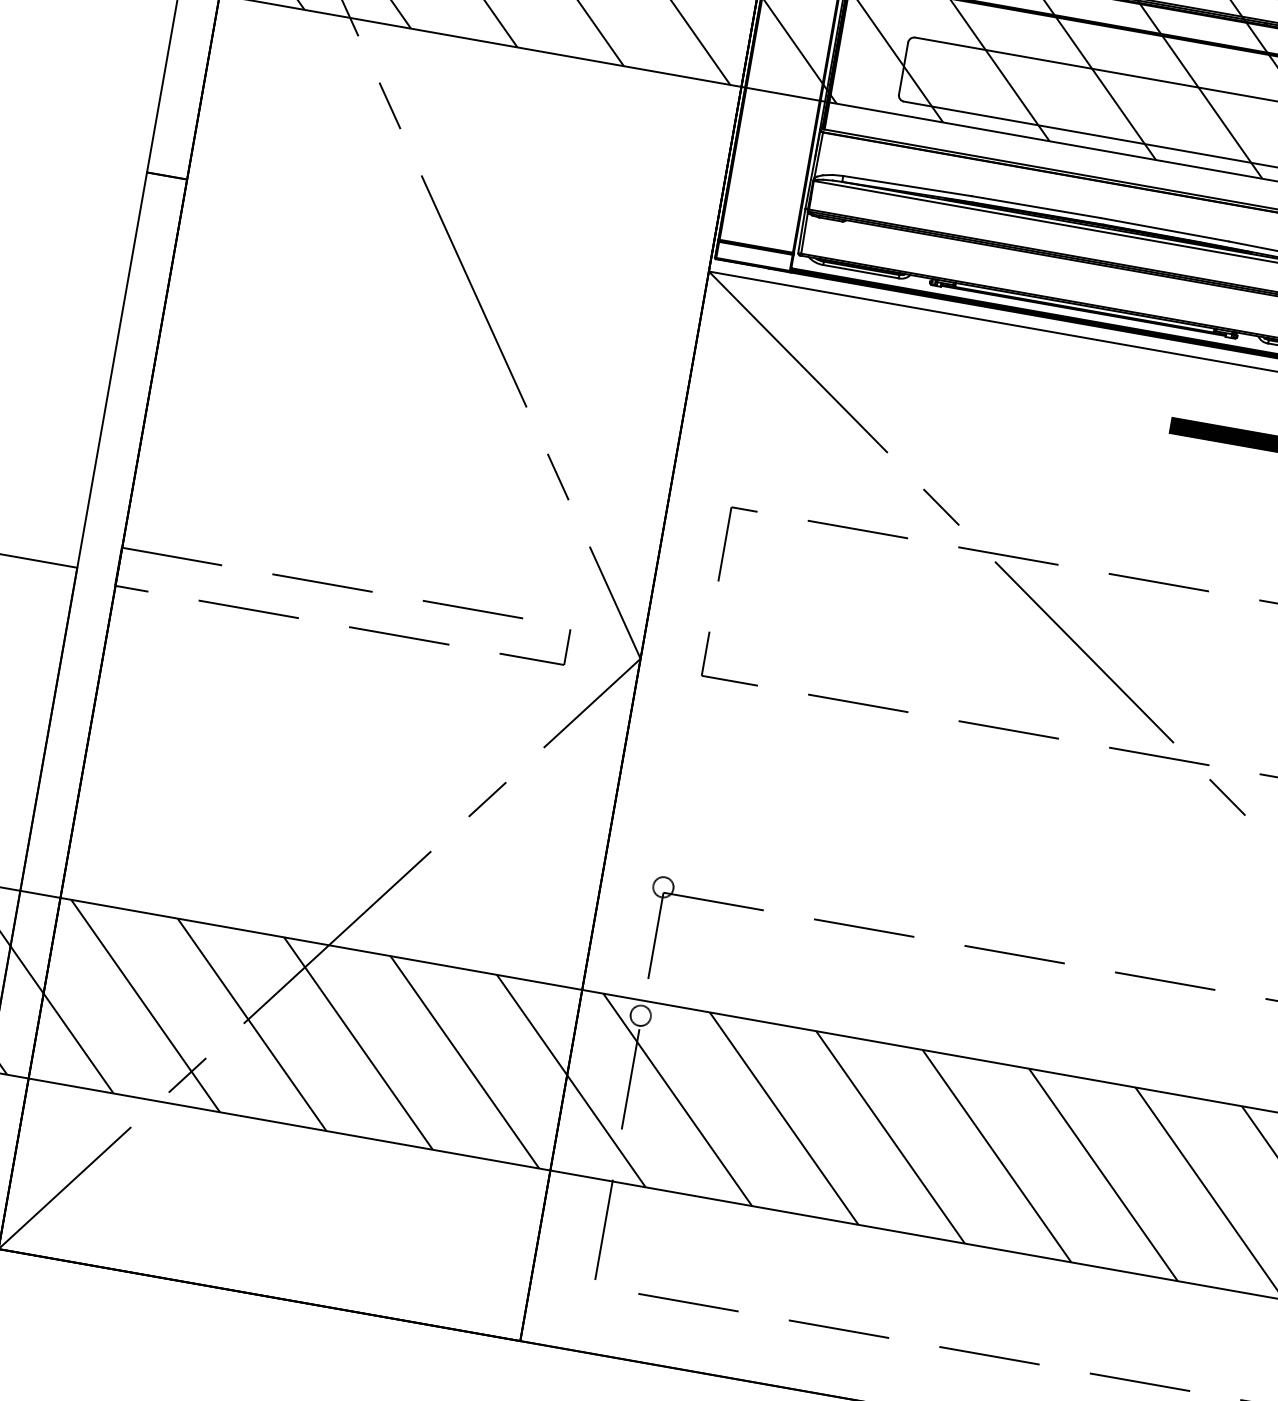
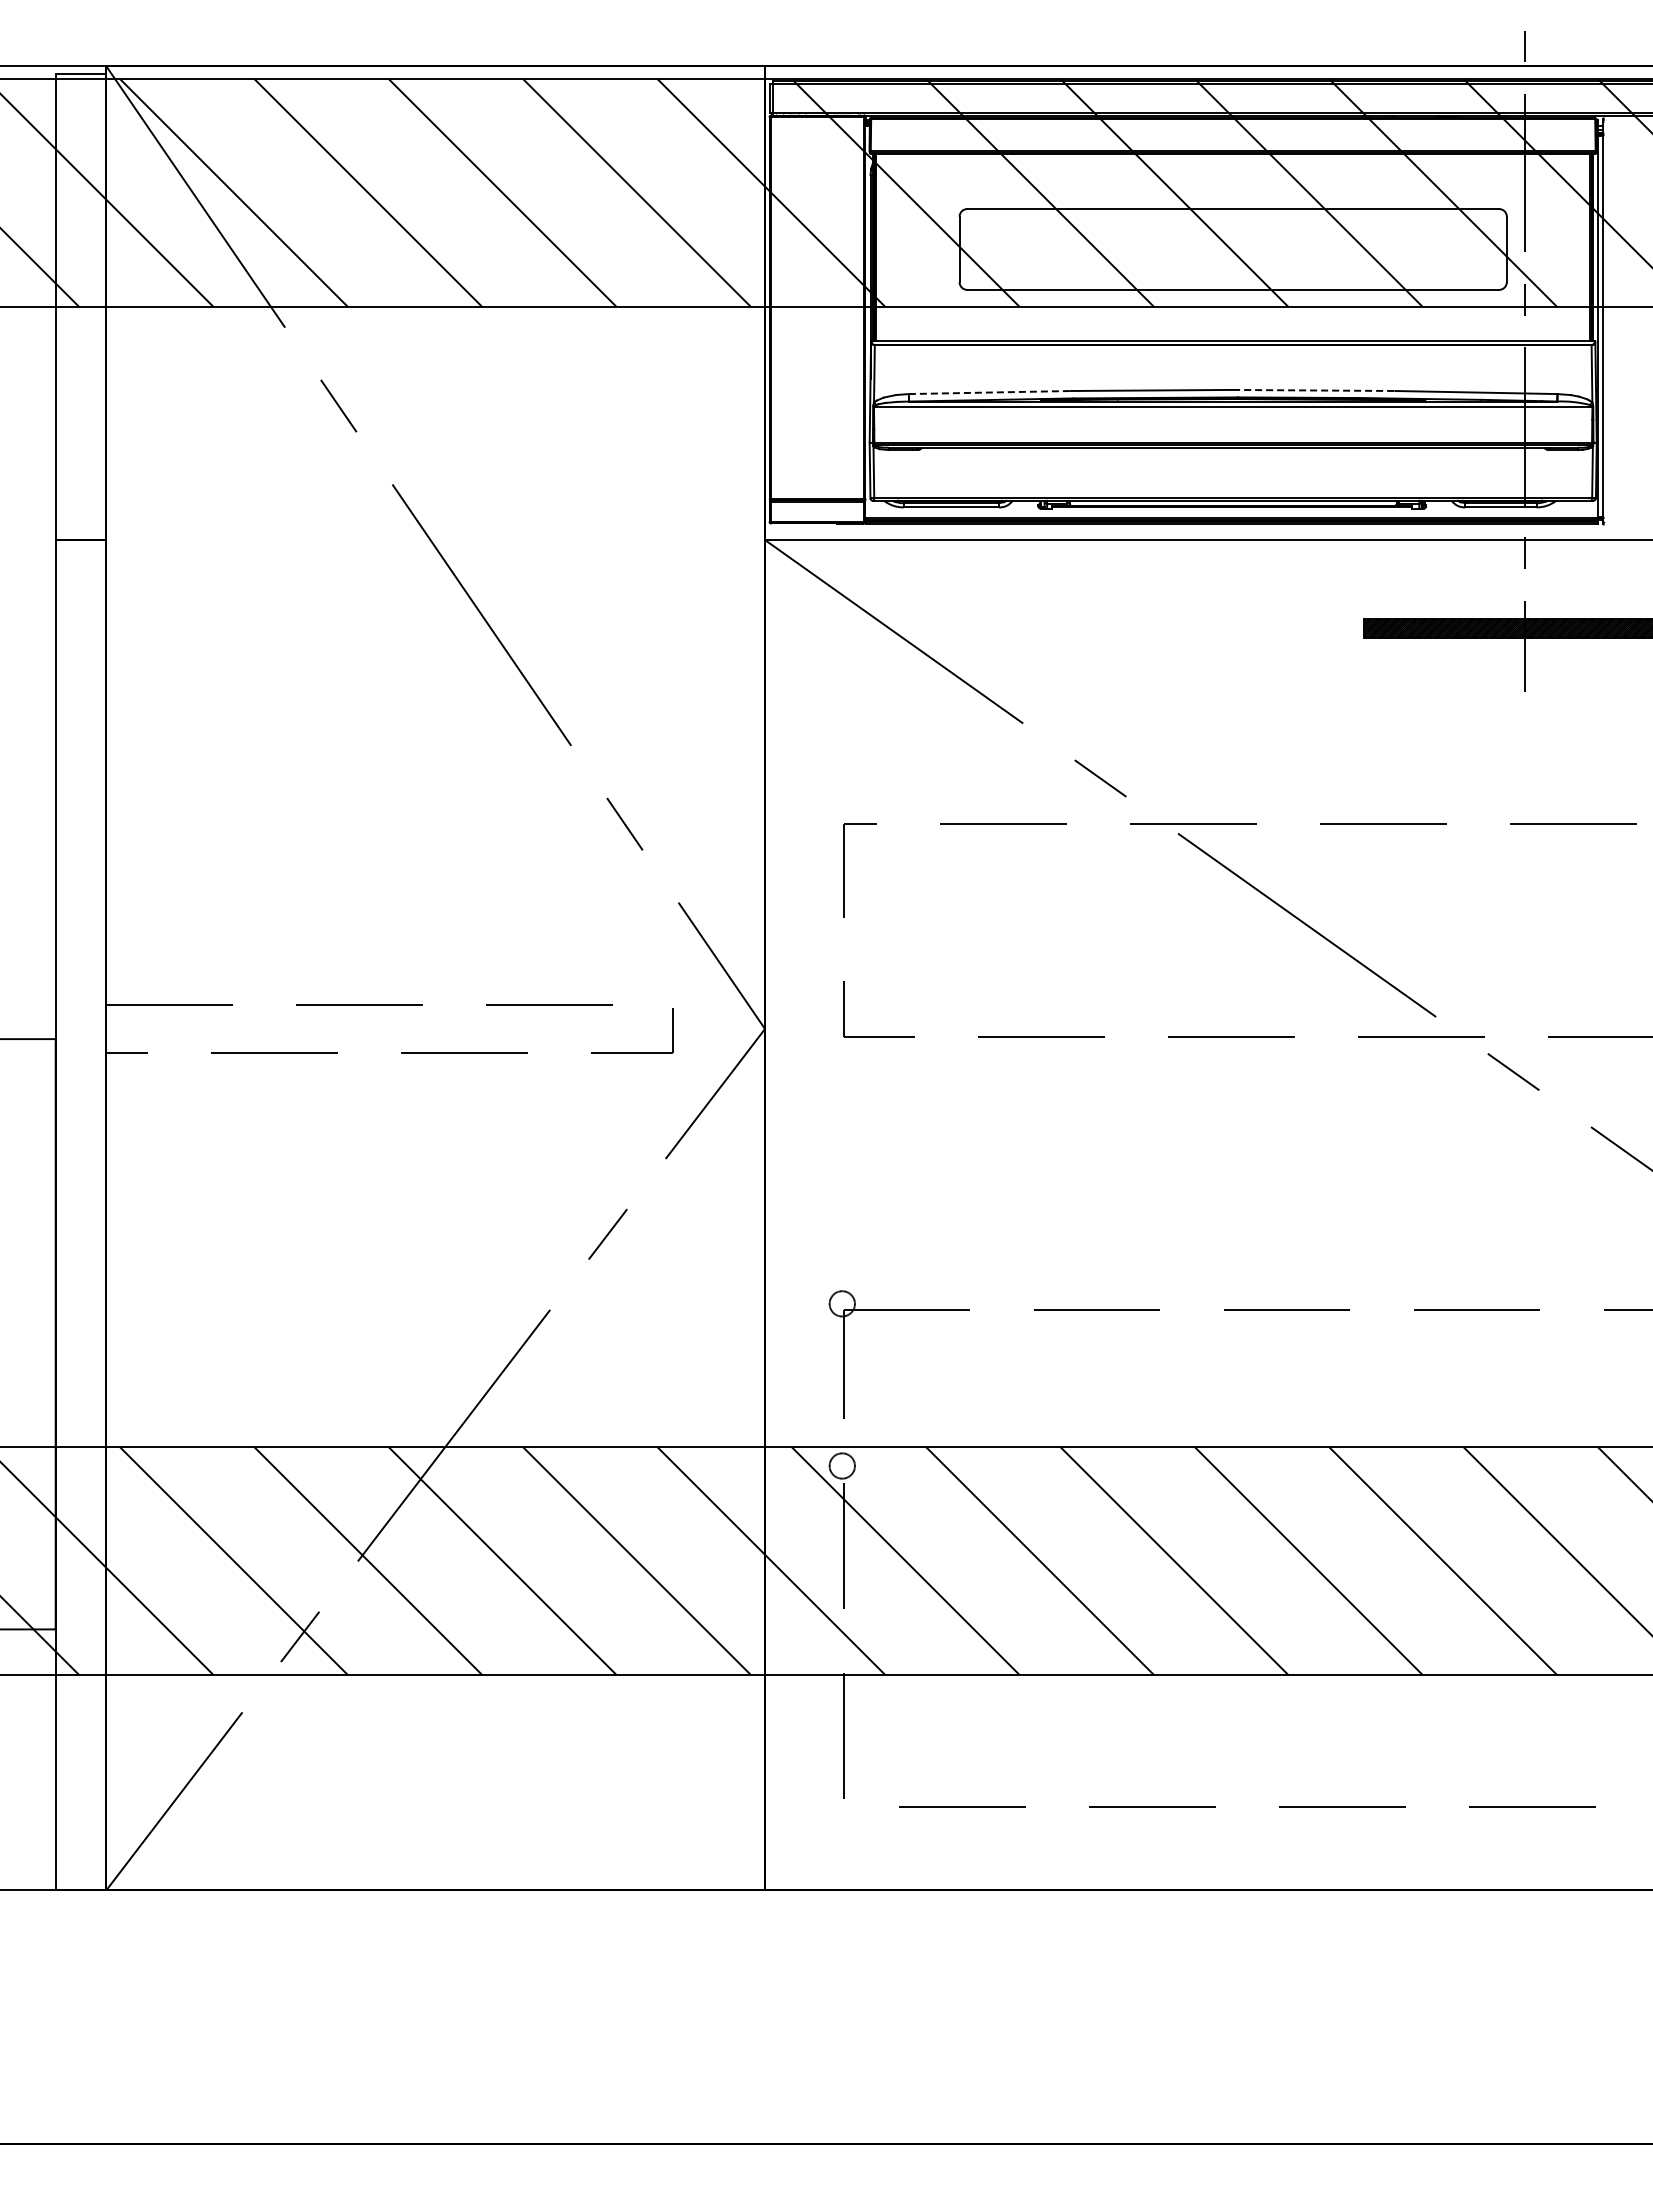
line: (908, 186) -> (990, 392), solid -> dashed
line: (1165, 229) -> (1314, 390), solid -> dashed

